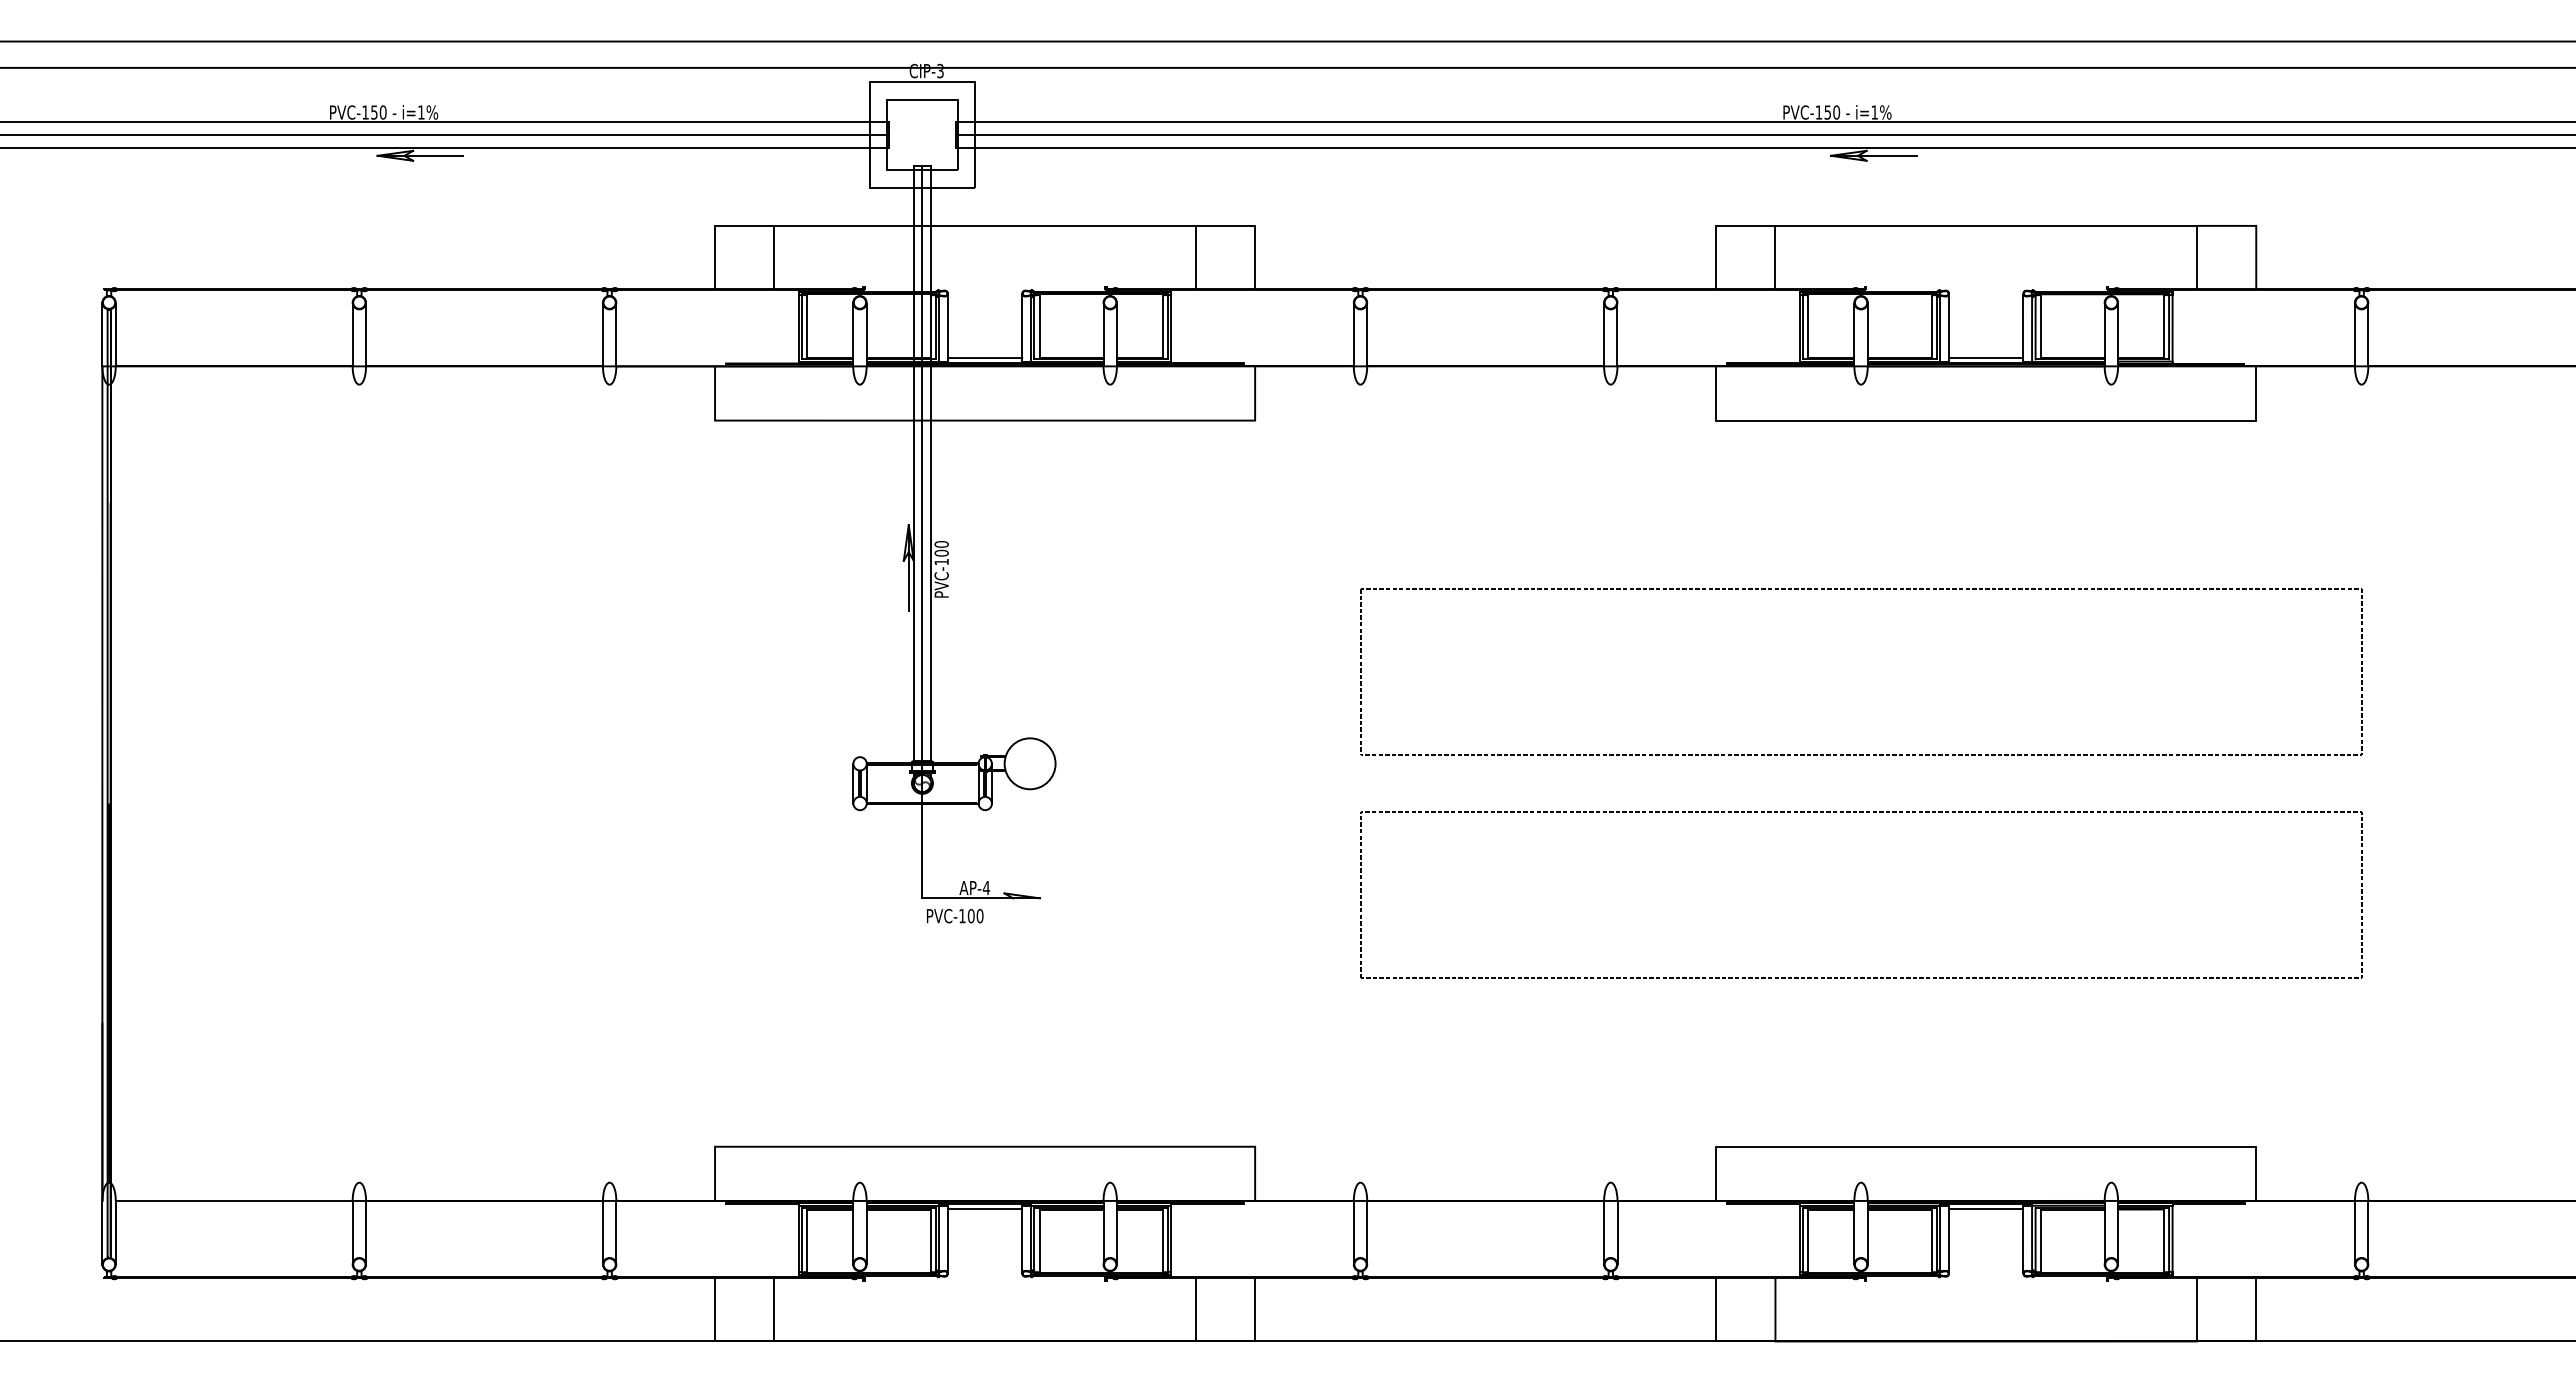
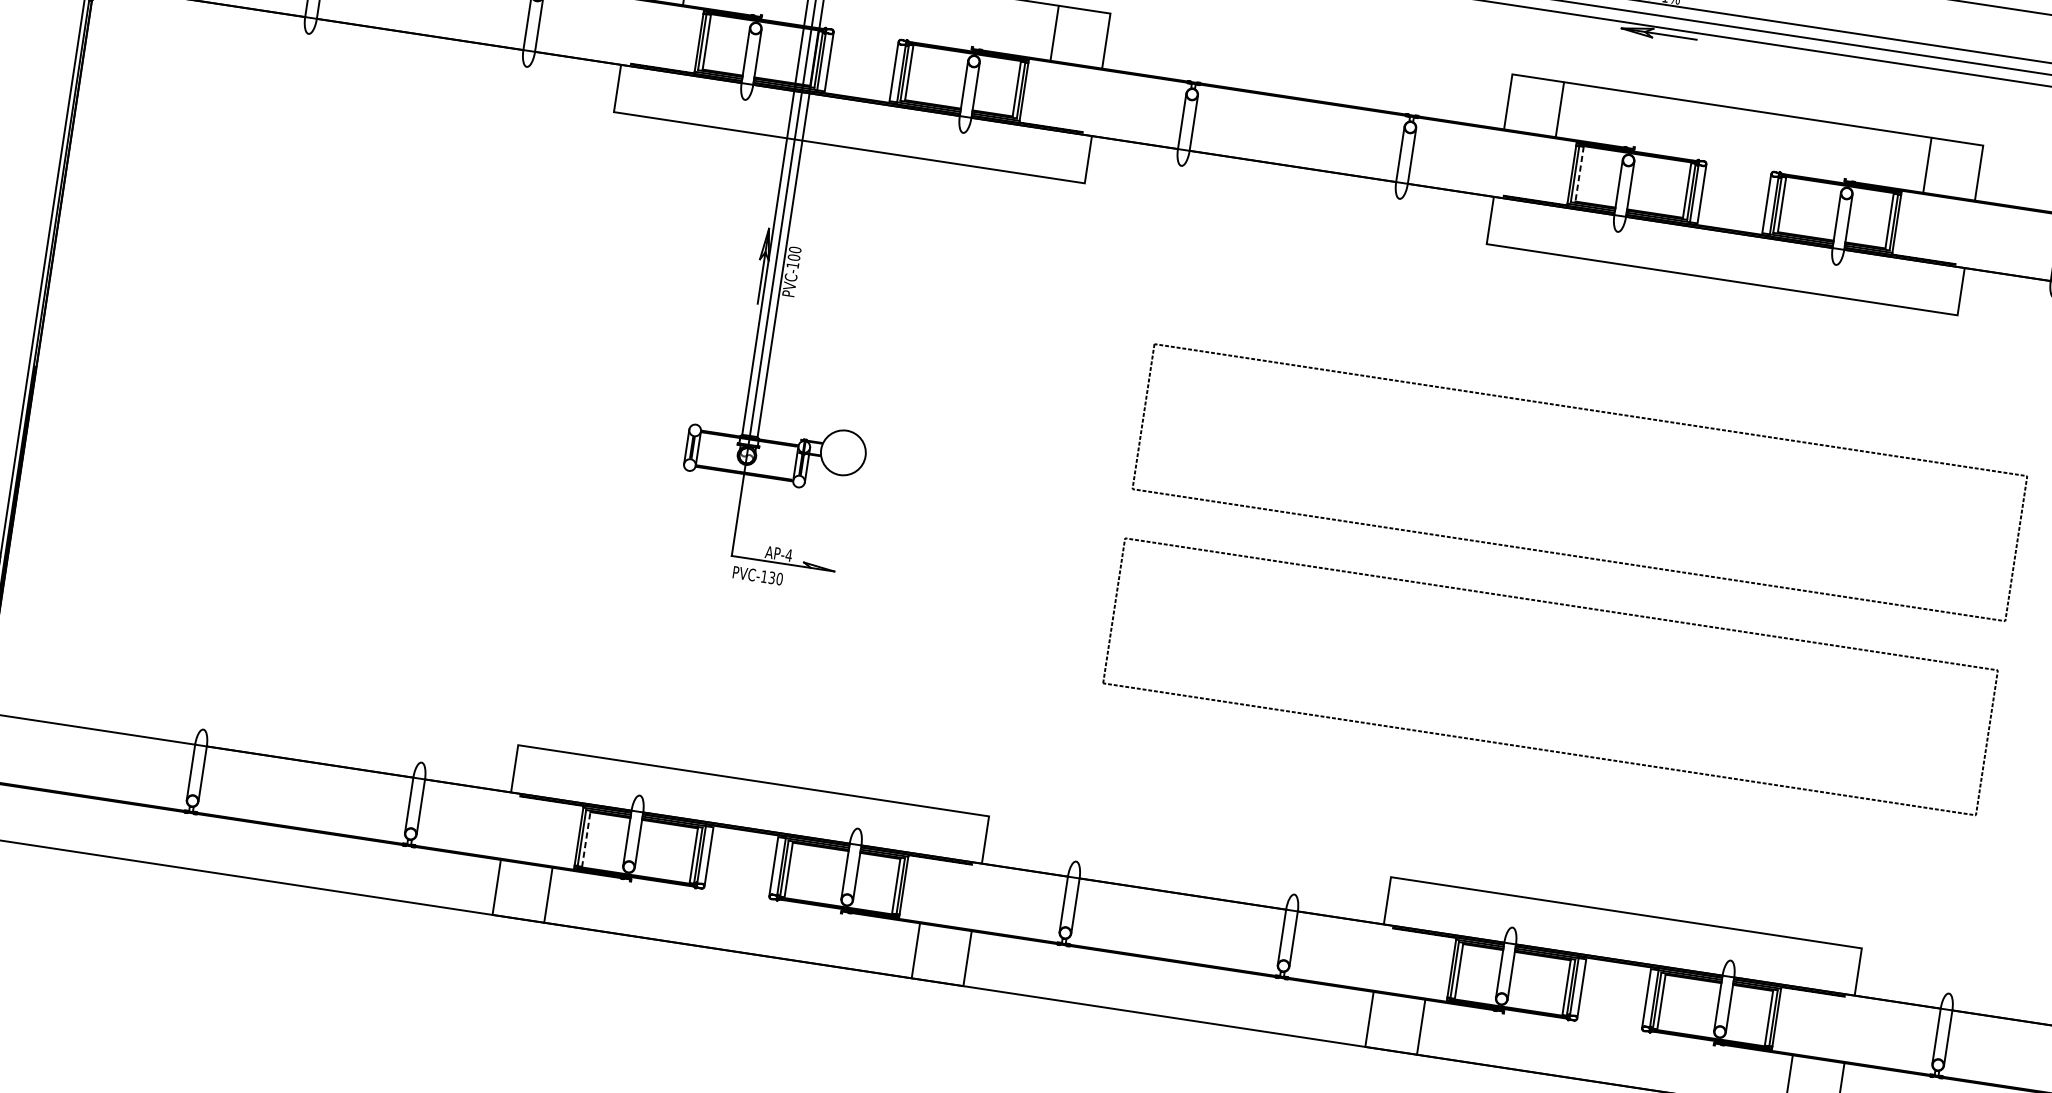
line: (1808, 326) -> (1579, 174), solid -> dashed
line: (984, 358) -> (857, 93), removed
line: (1986, 358) -> (1730, 225), removed
text: (970, 916) -> (771, 578), PVC-100 -> PVC-130
line: (984, 1209) -> (744, 835), removed
line: (1986, 1209) -> (1618, 967), removed
line: (807, 1241) -> (586, 839), solid -> dashed

